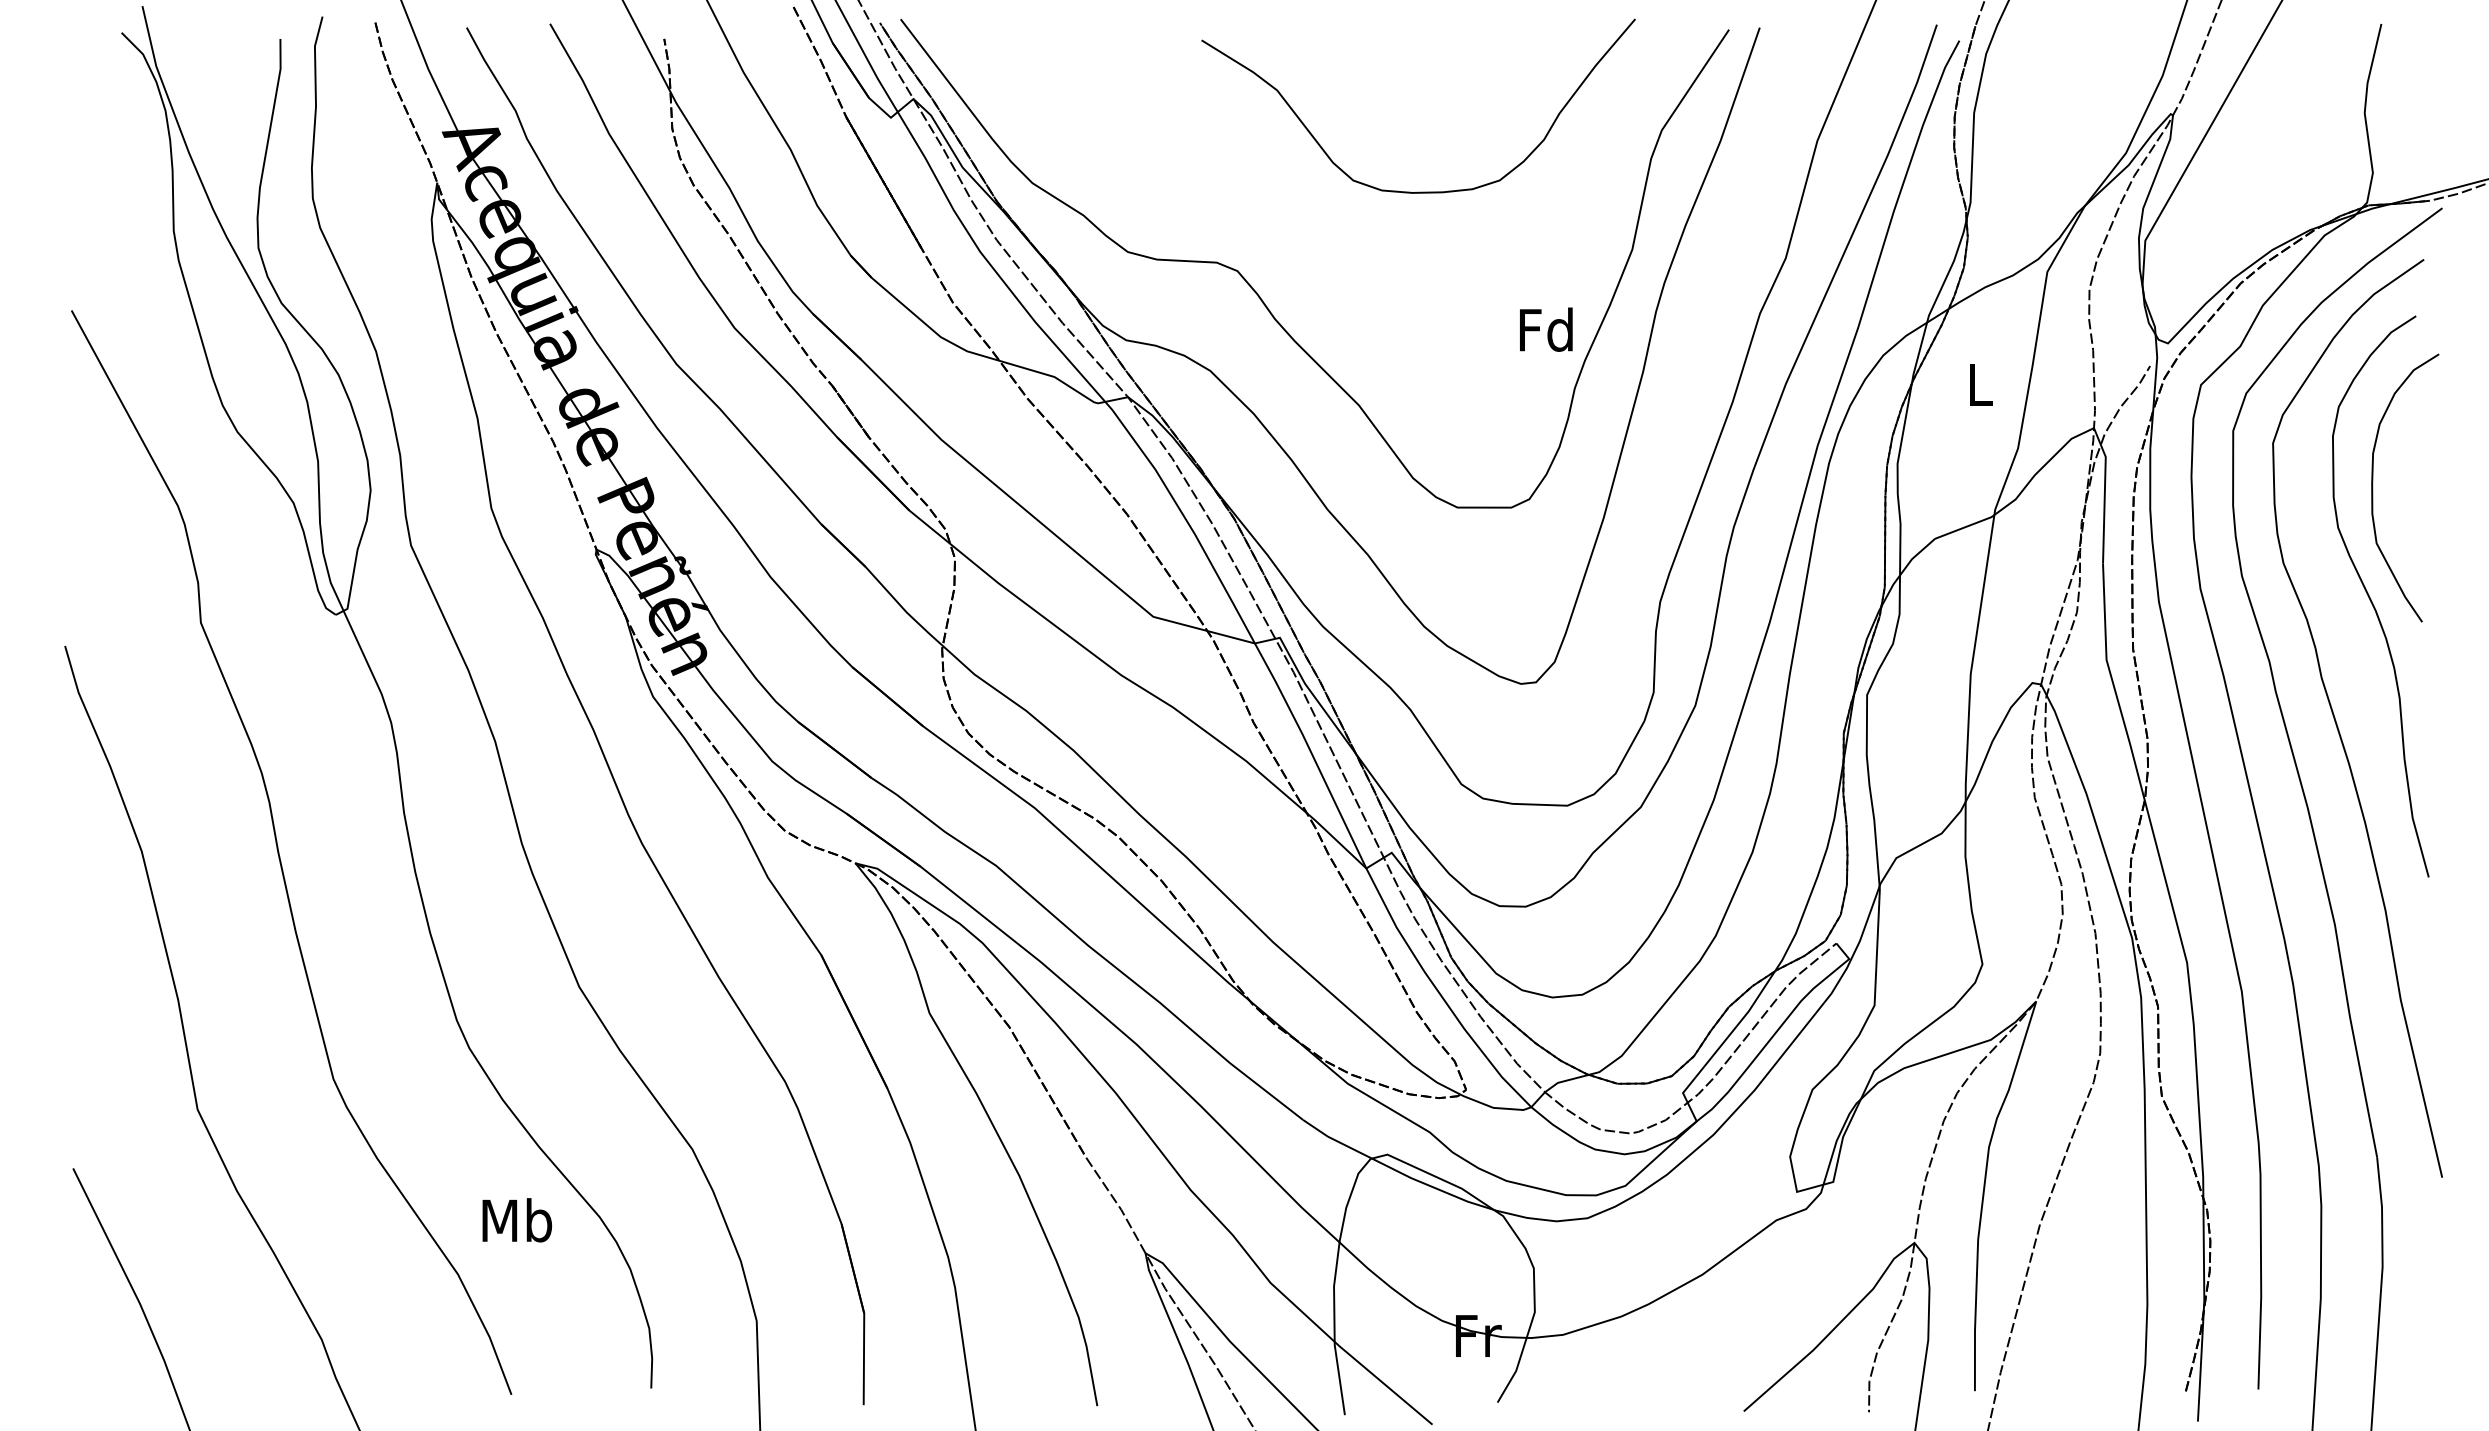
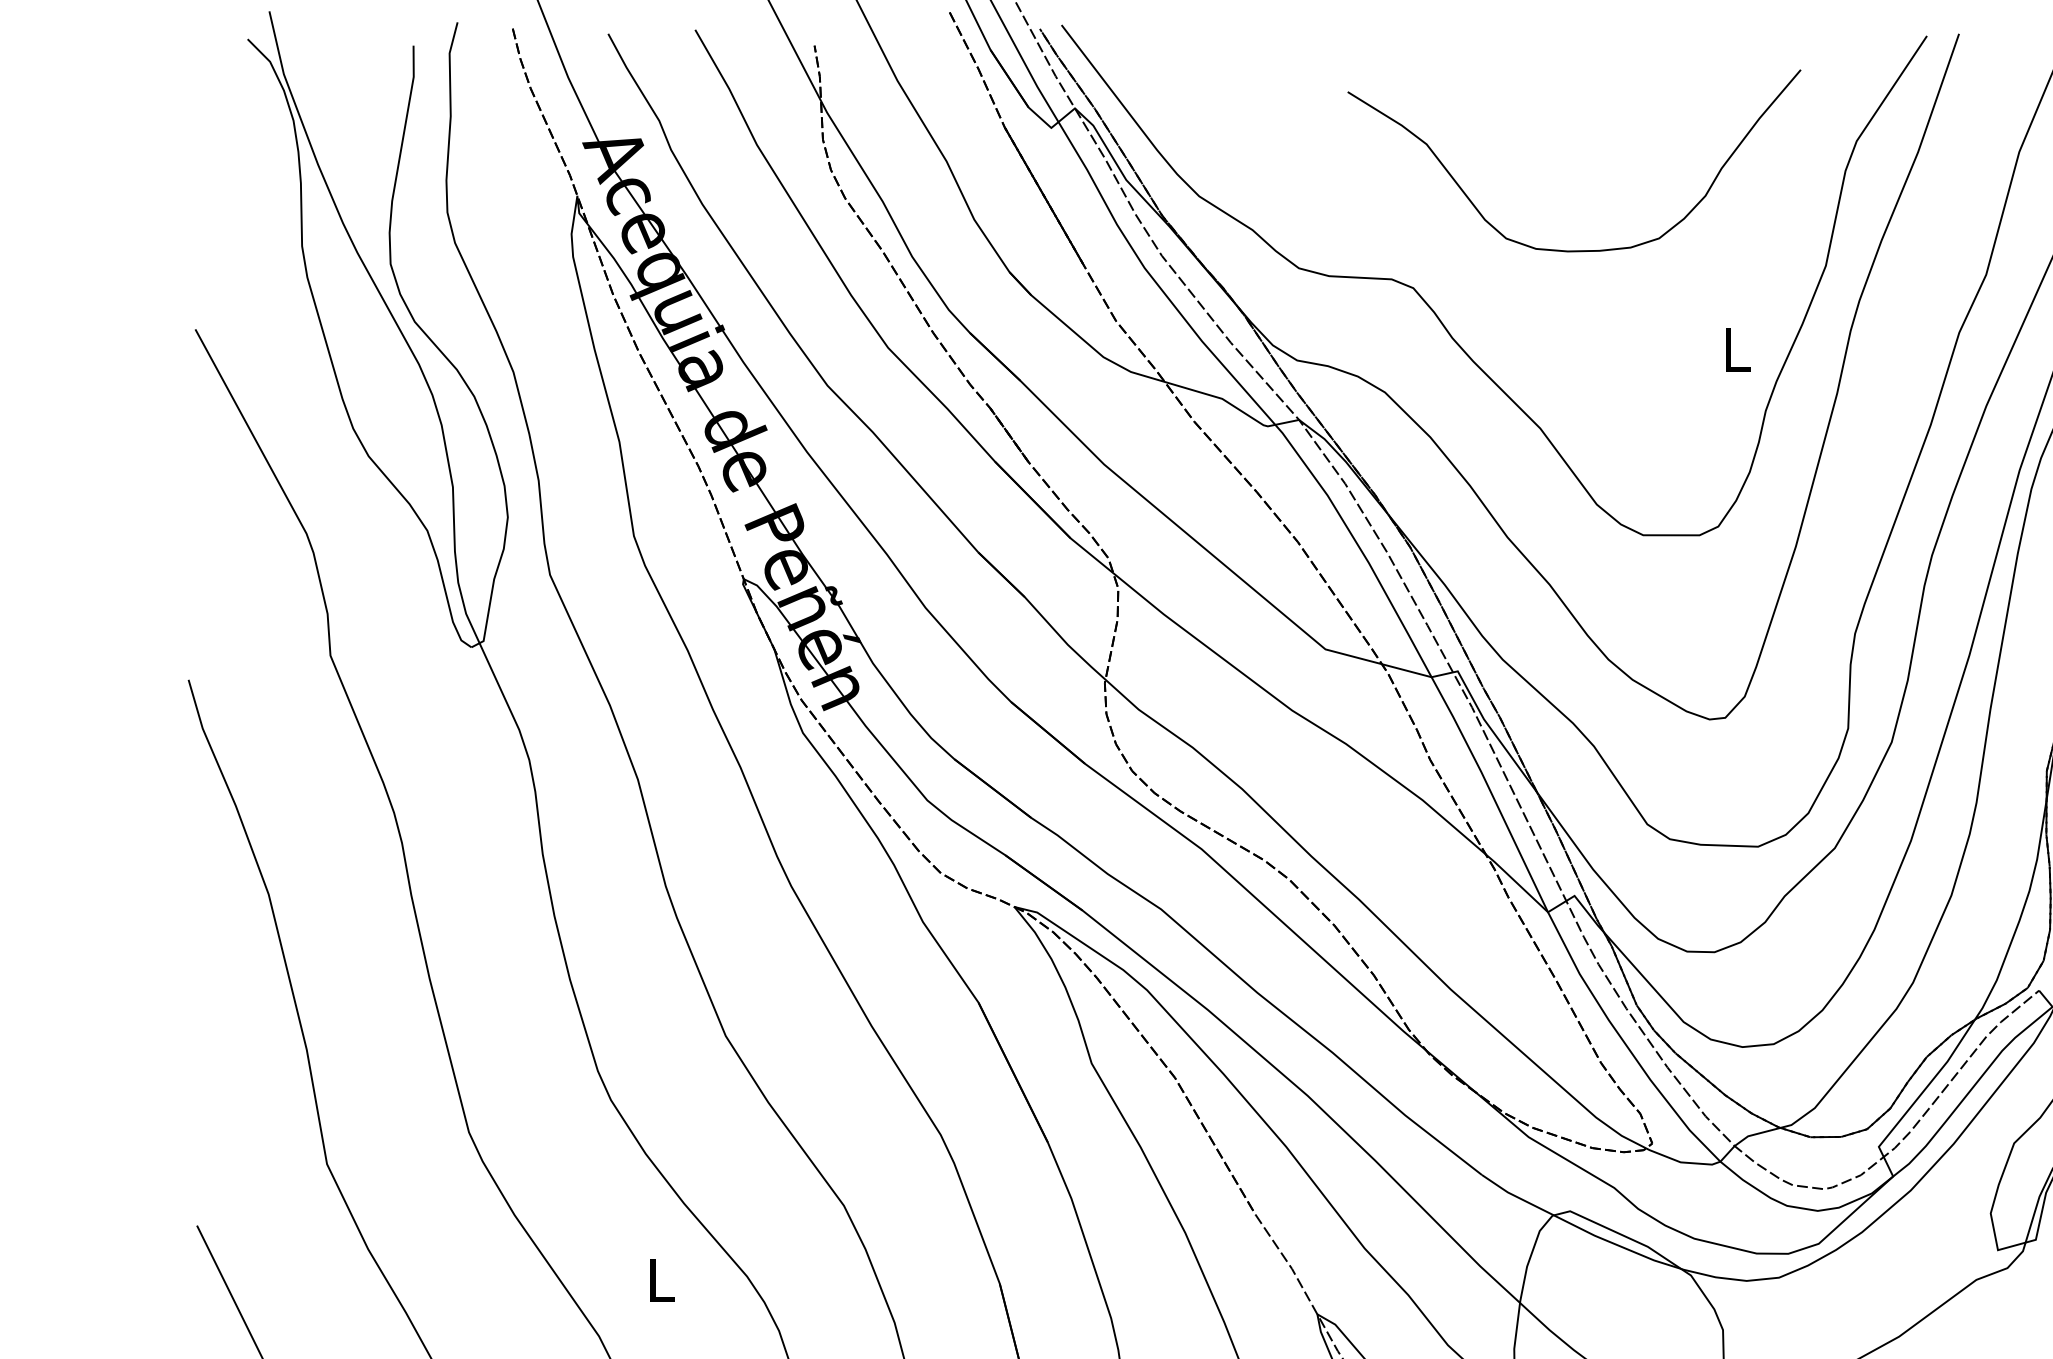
curve: (1418, 191) -> (1574, 249), moved
text: (1546, 329) -> (1736, 349), Fd -> L
text: (517, 1220) -> (661, 1280), Mb -> L

